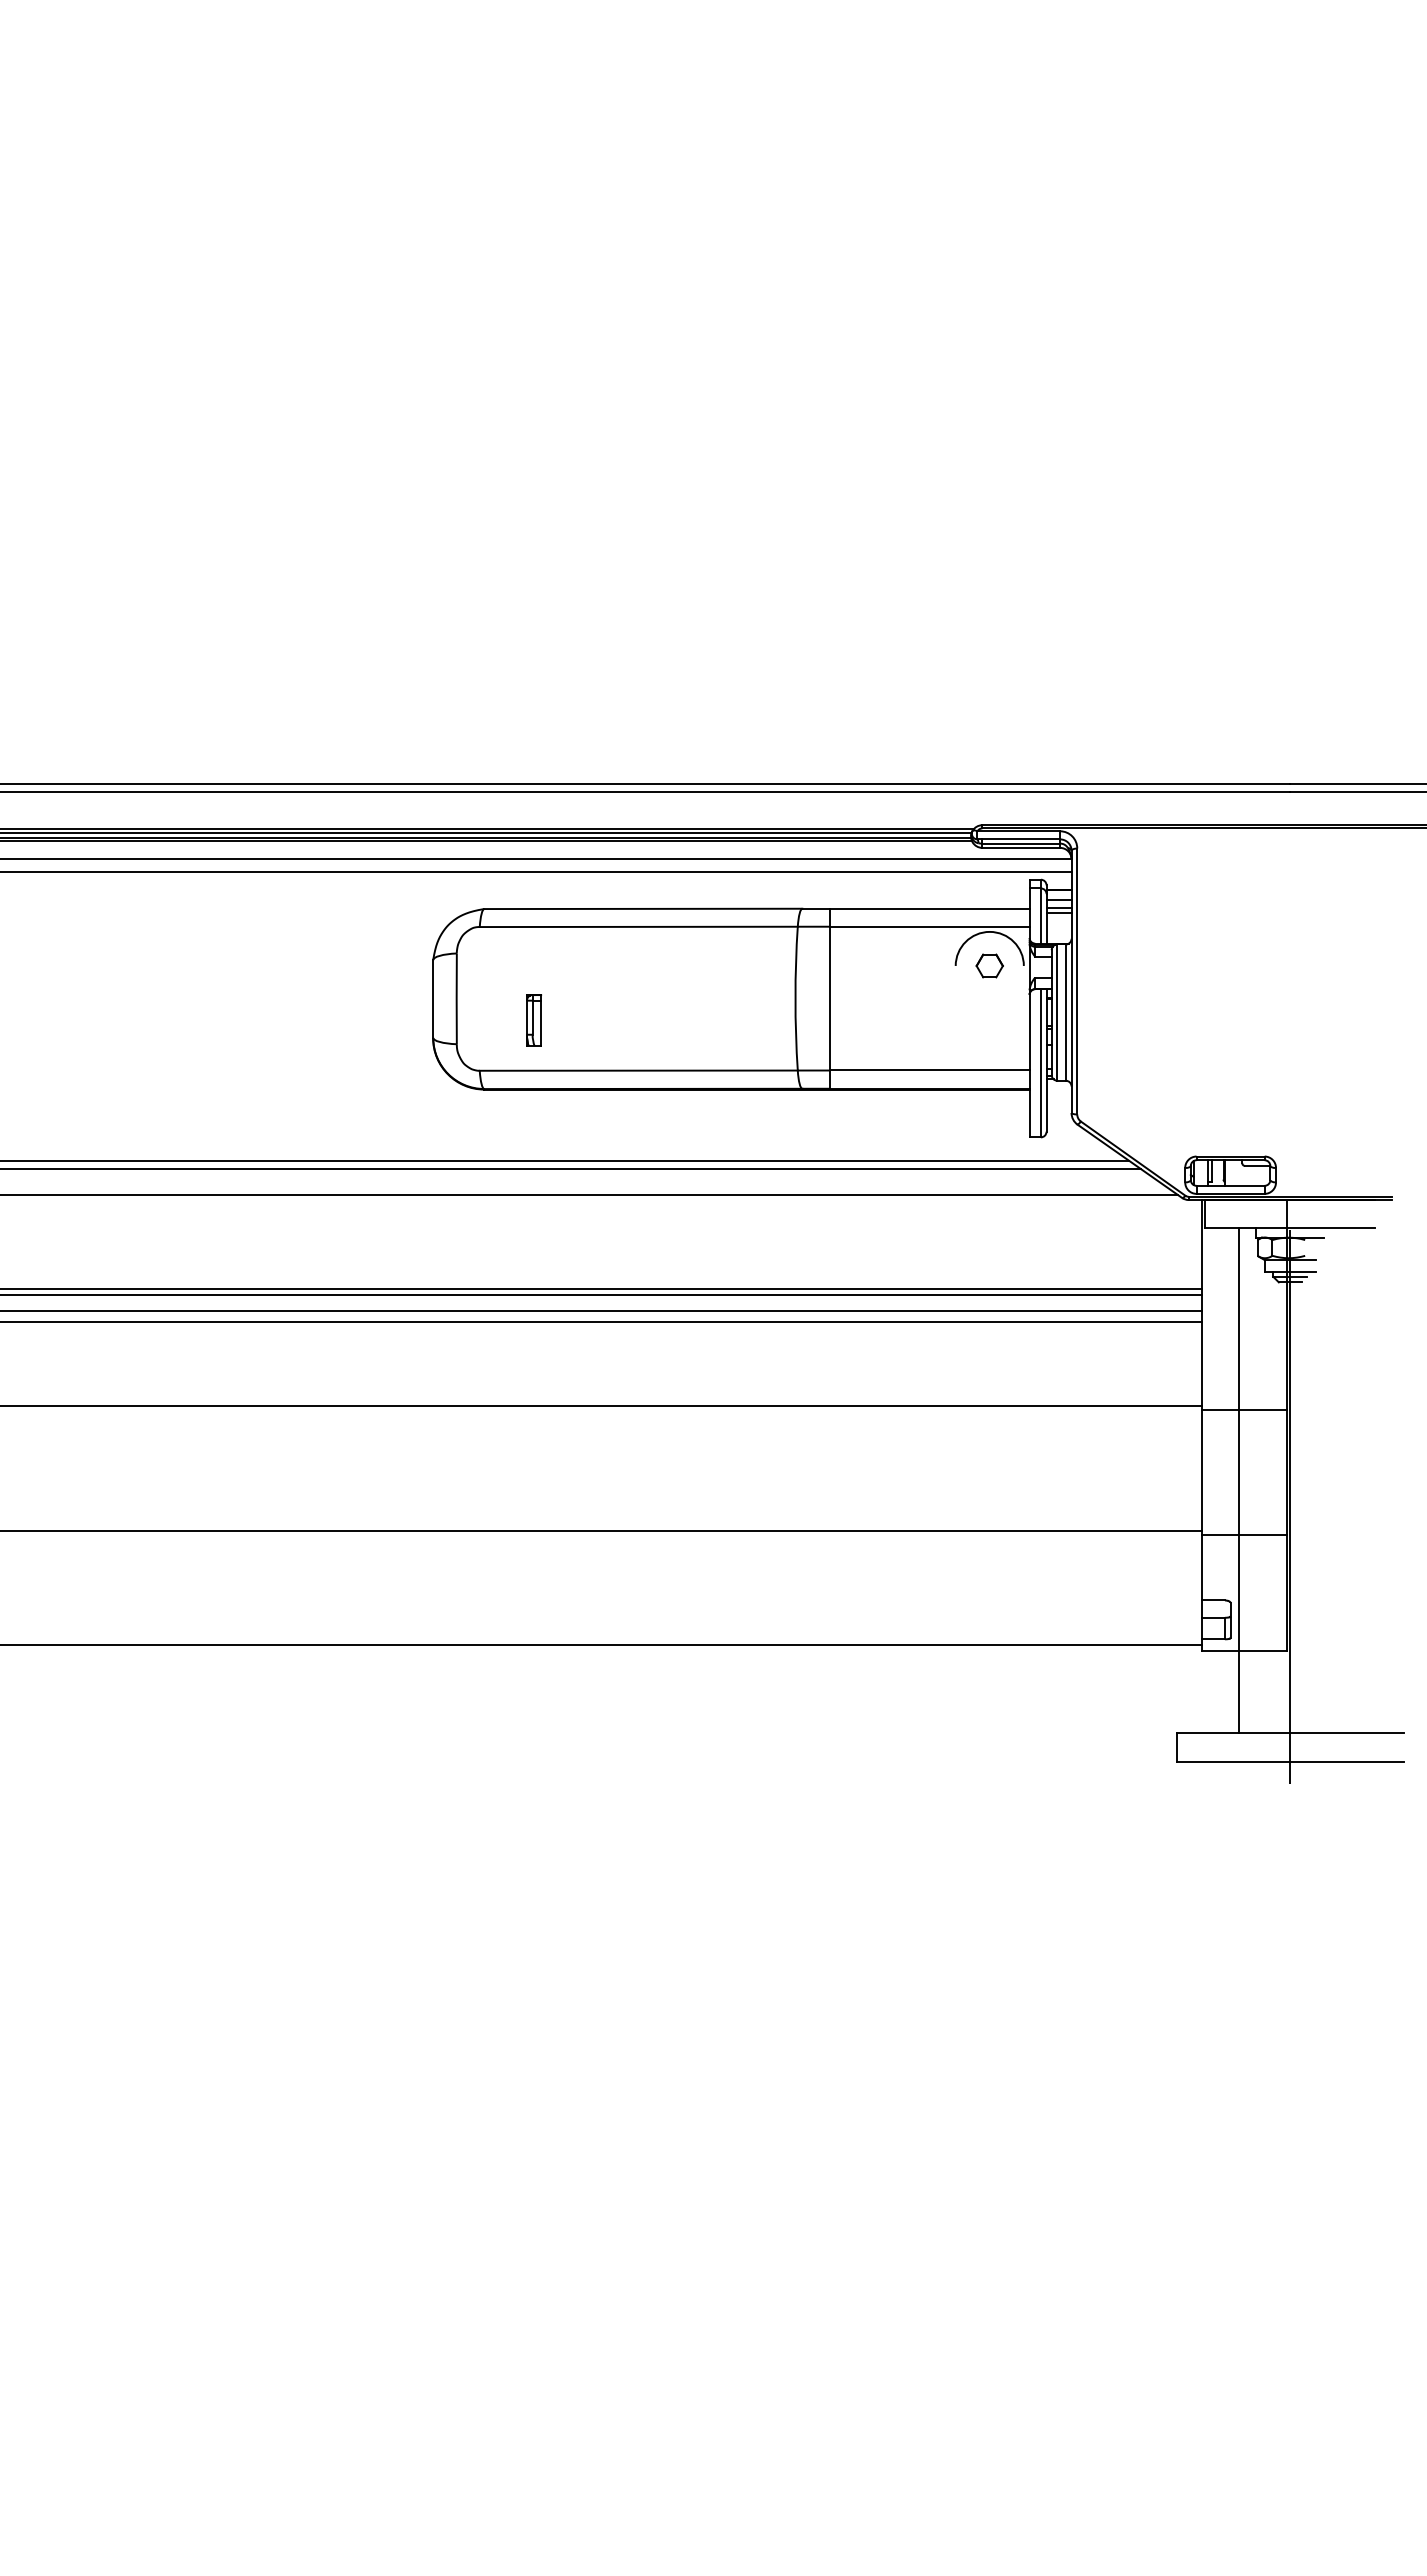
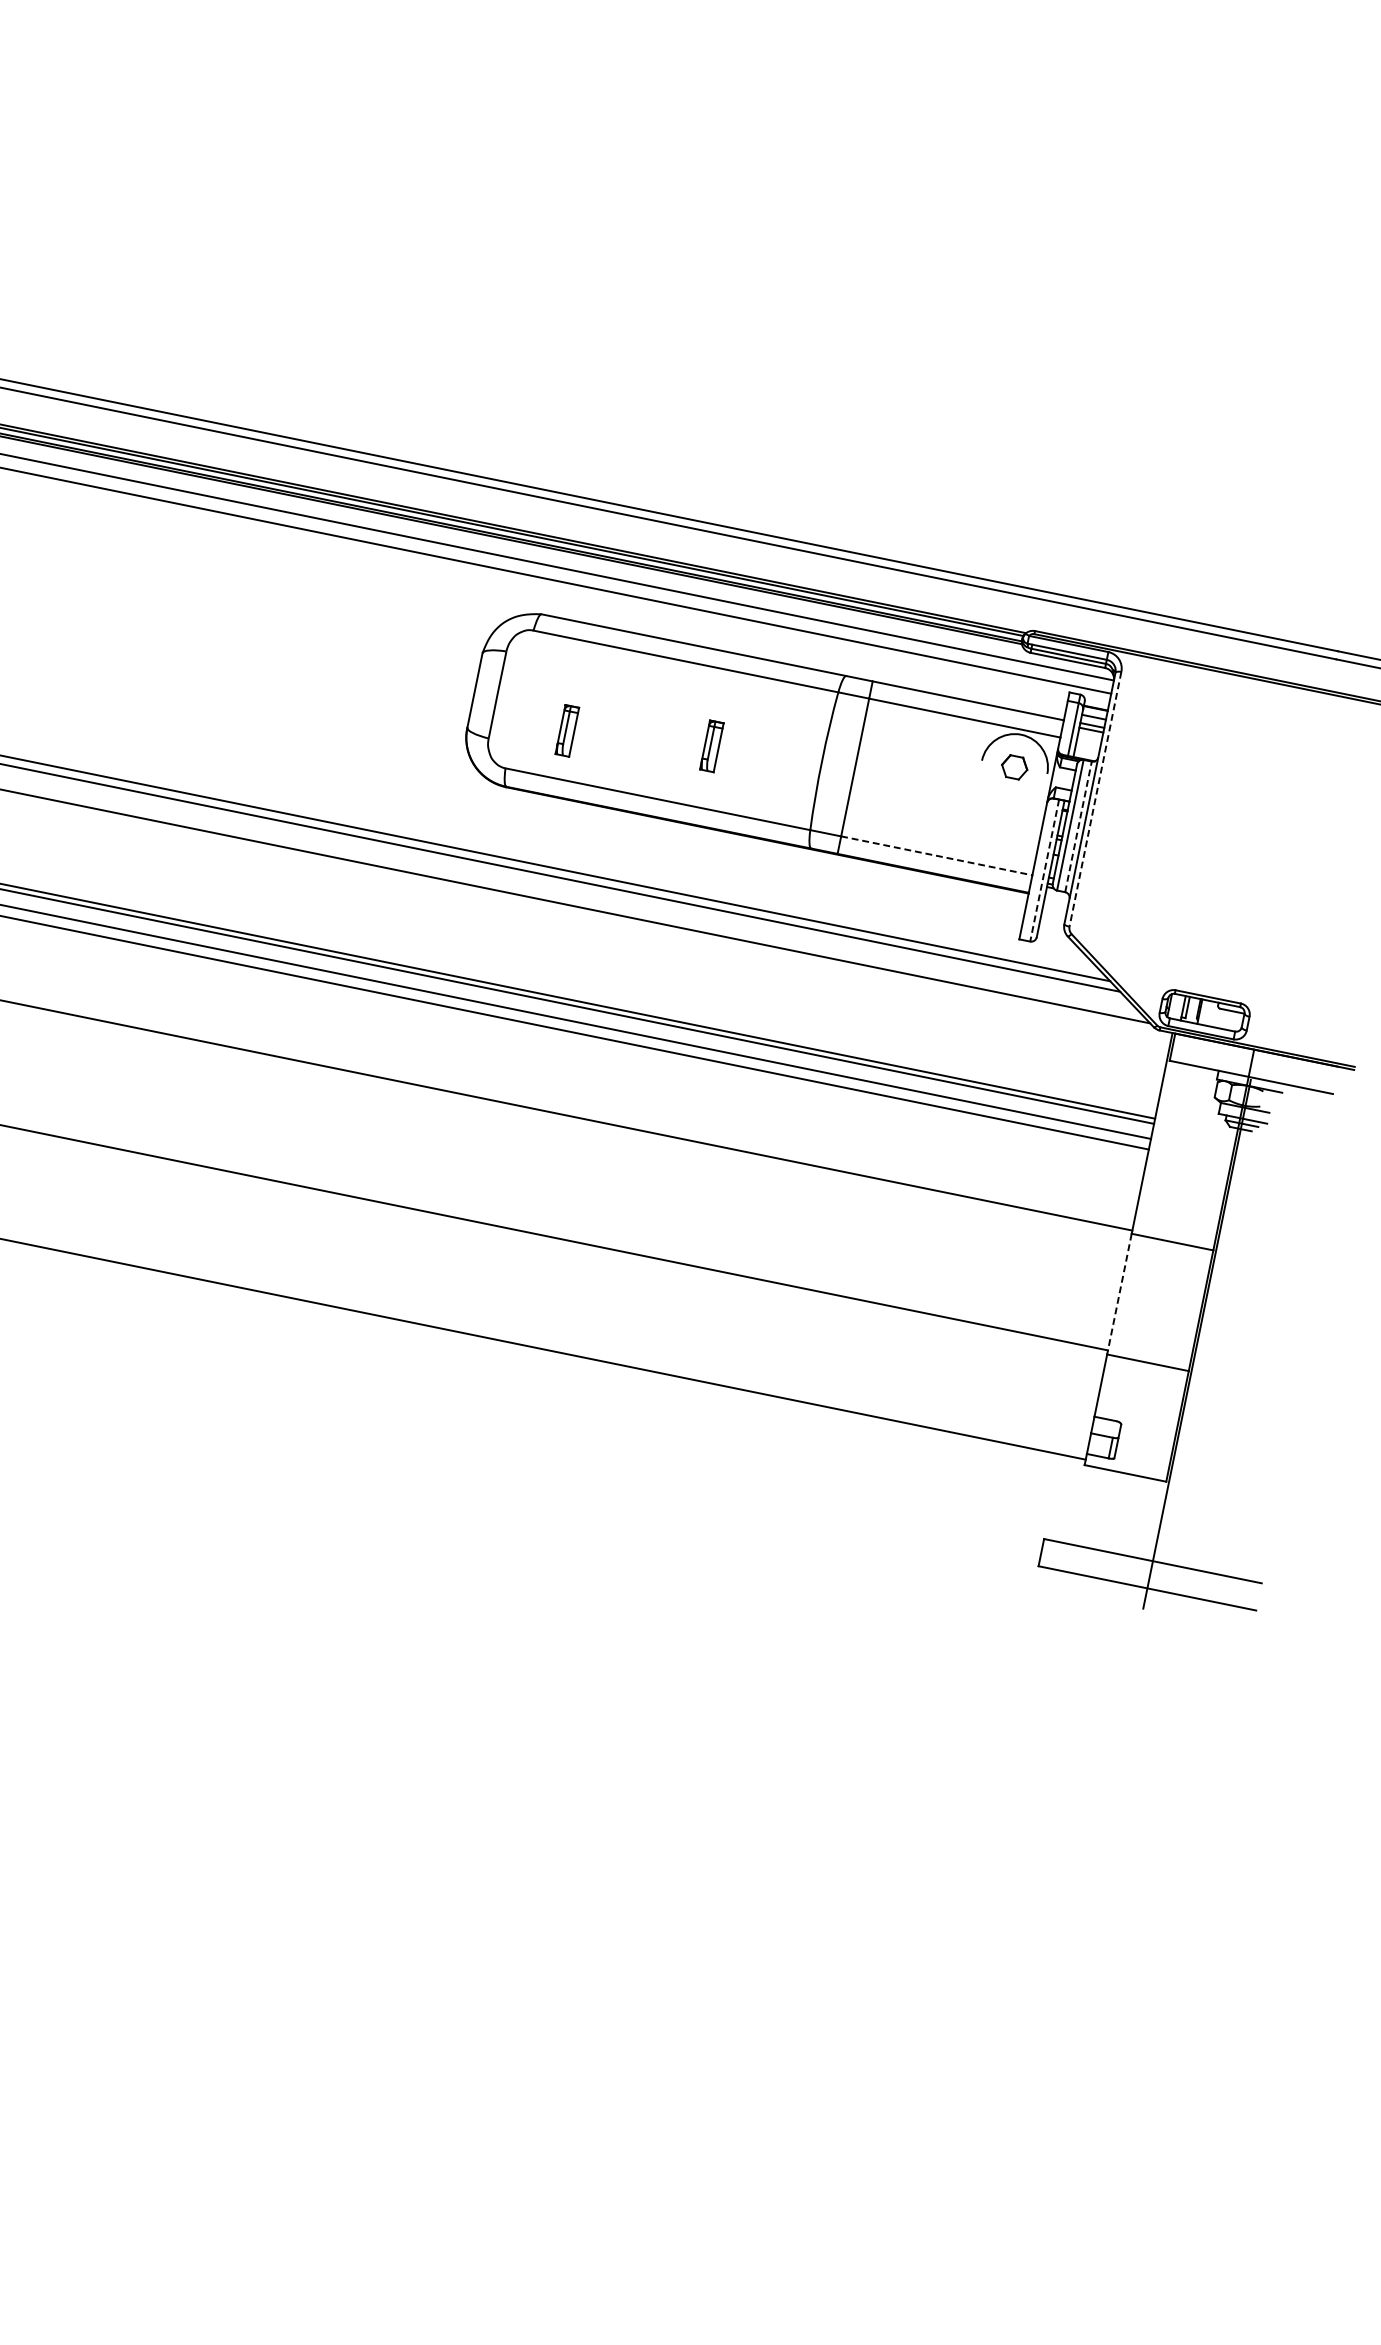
line: (1077, 981) -> (1095, 799), solid -> dashed
part: (681, 1006) -> (711, 746), added
line: (1065, 1012) -> (1078, 826), solid -> dashed
line: (1040, 1063) -> (1044, 870), solid -> dashed
line: (929, 1070) -> (936, 855), solid -> dashed
line: (1202, 1472) -> (1119, 1294), solid -> dashed
line: (1239, 1480) -> (1153, 1309), removed

